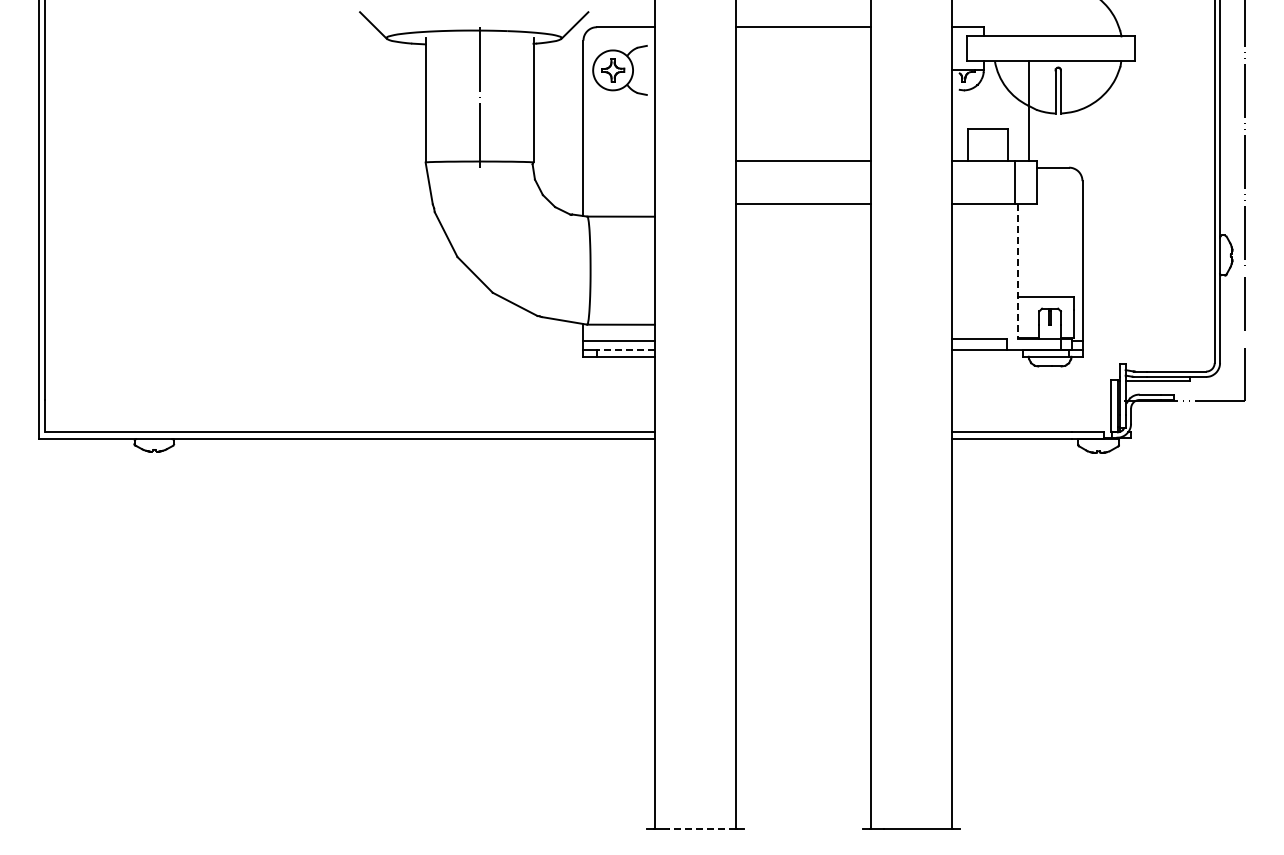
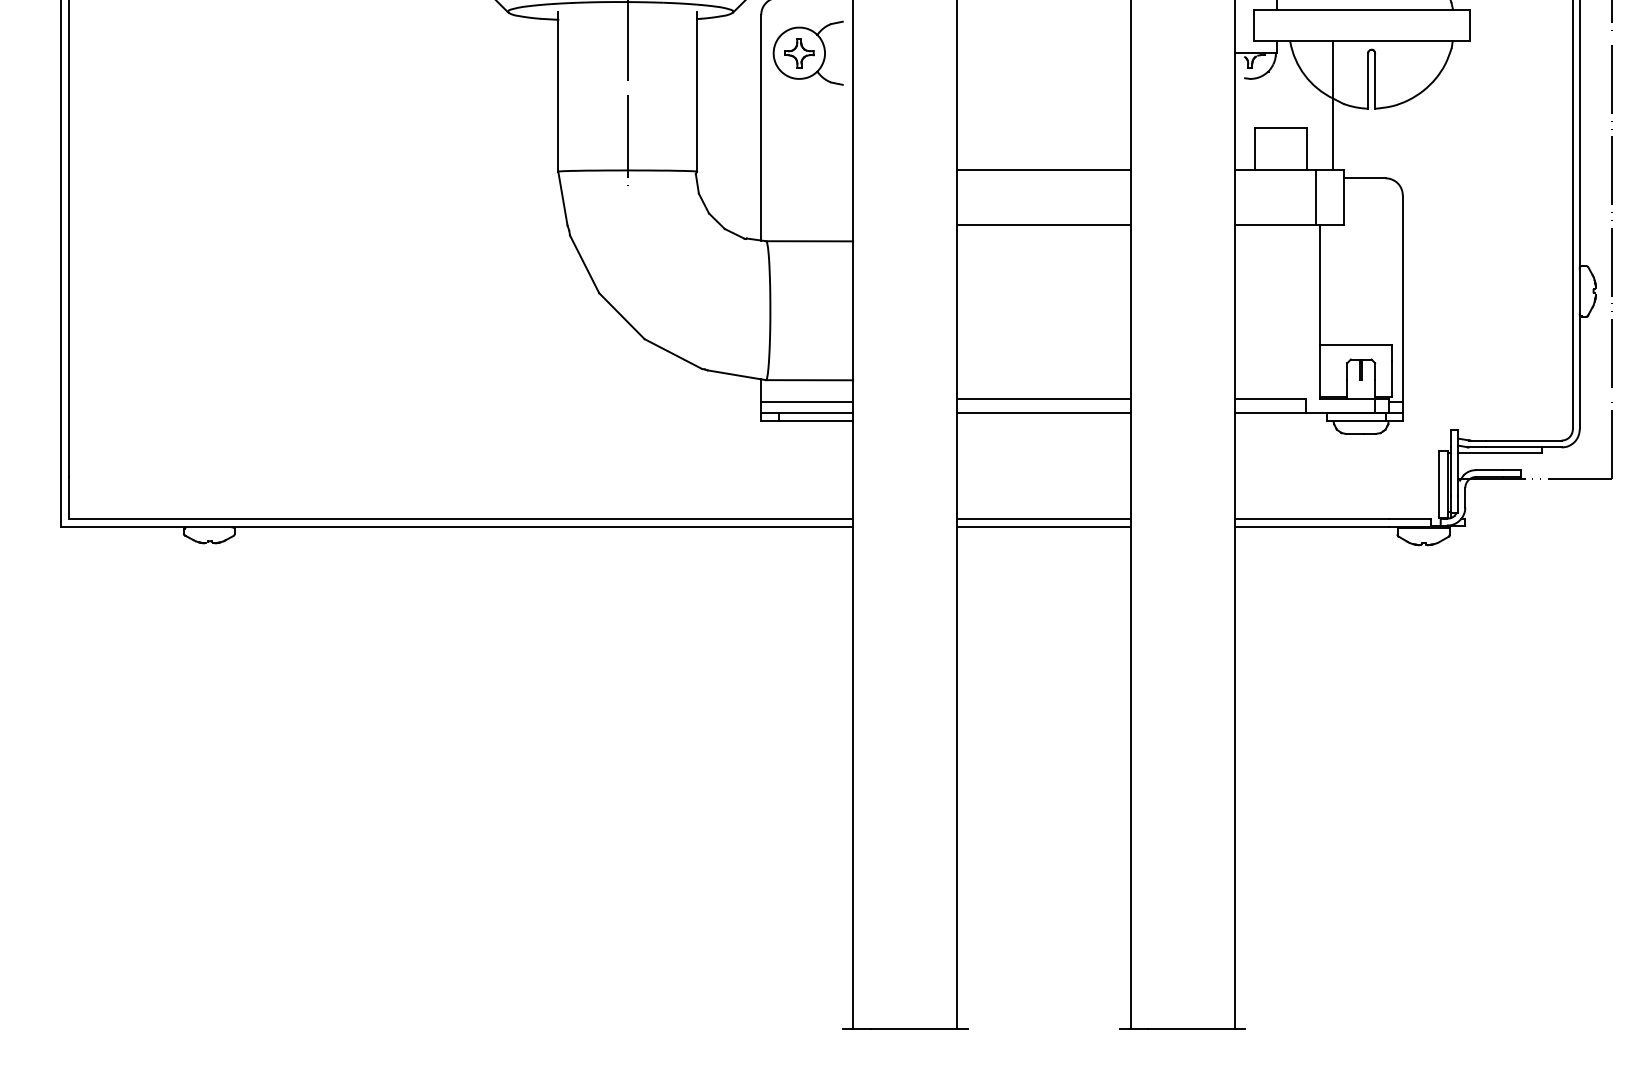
line: (1017, 271) -> (1319, 311), dashed -> solid
line: (802, 339) -> (1042, 399), added
line: (625, 350) -> (815, 413), dashed -> solid
line: (802, 350) -> (1042, 413), added
line: (802, 432) -> (1042, 518), added
line: (802, 439) -> (1042, 527), added
line: (702, 829) -> (914, 1029), dashed -> solid

